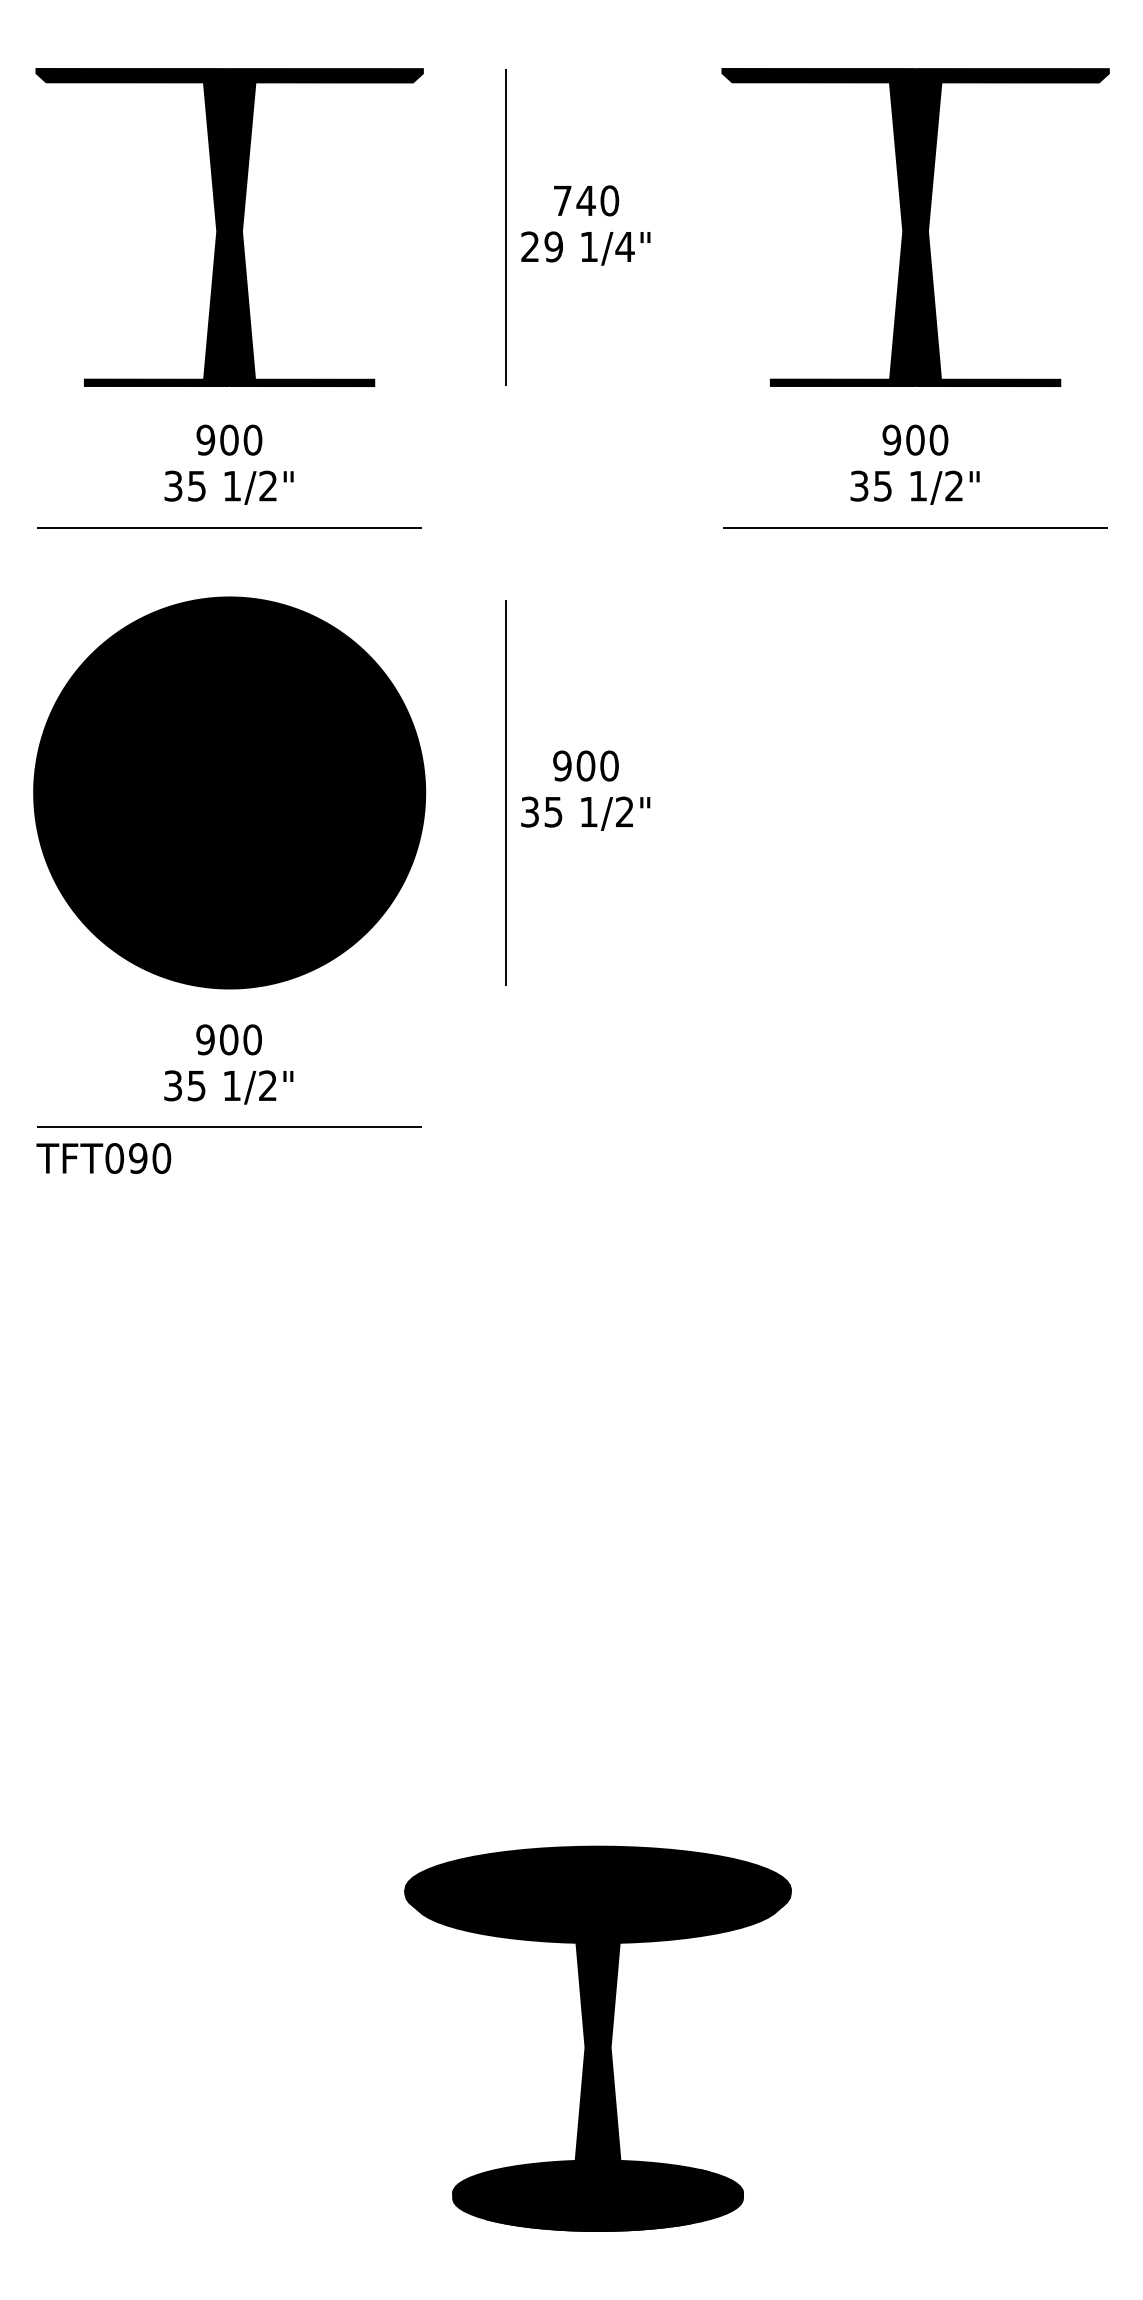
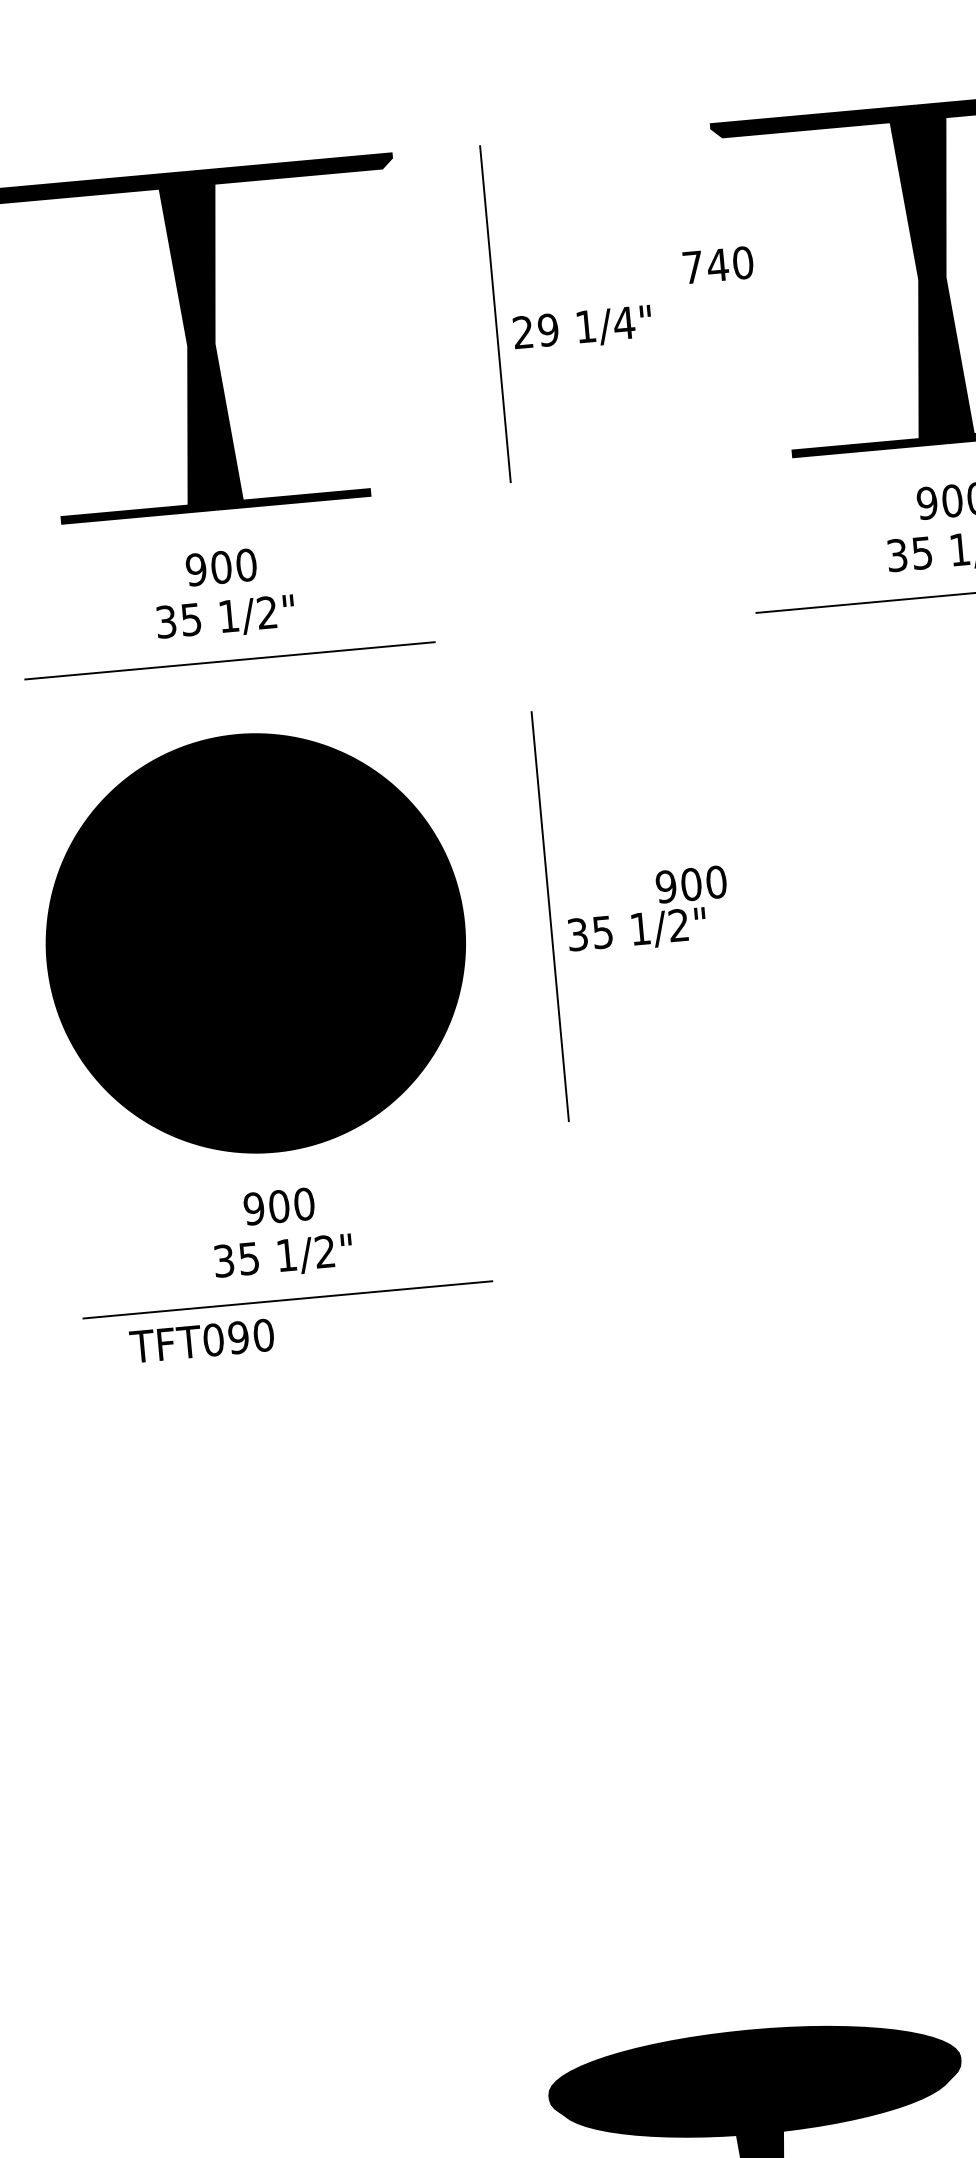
text: (586, 200) -> (718, 264), moved
text: (585, 765) -> (690, 883), moved
text: (103, 1158) -> (201, 1341), moved

